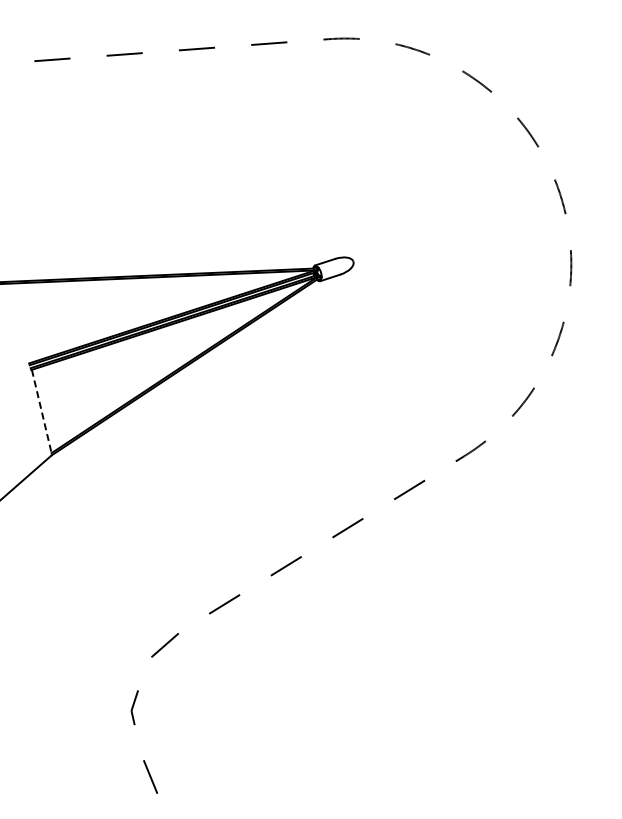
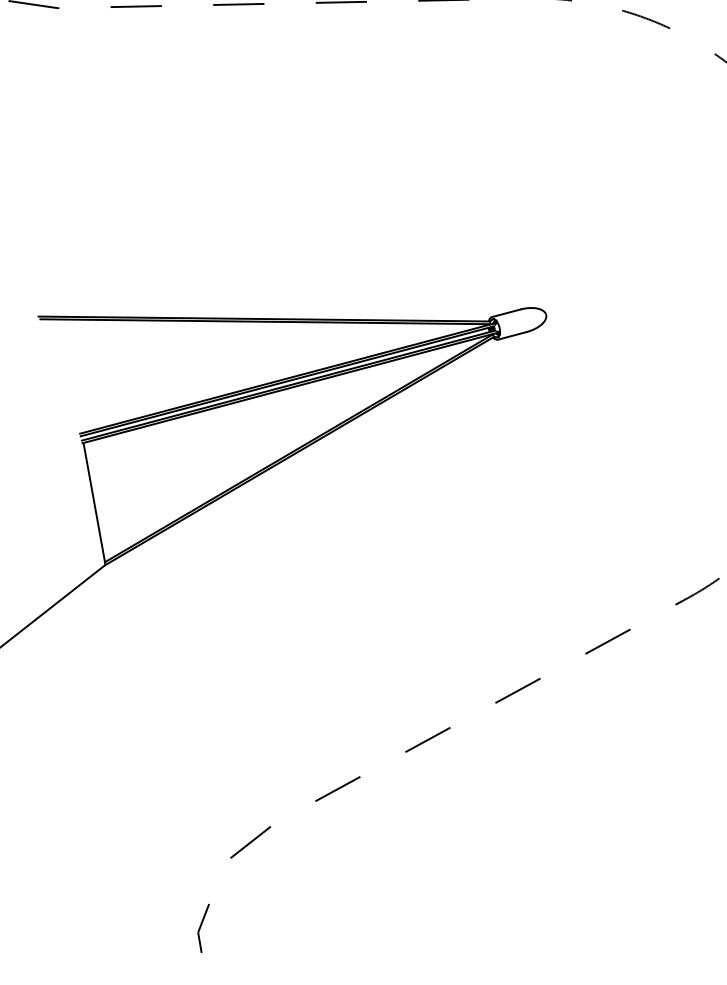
line: (41, 412) -> (93, 503), dashed -> solid

